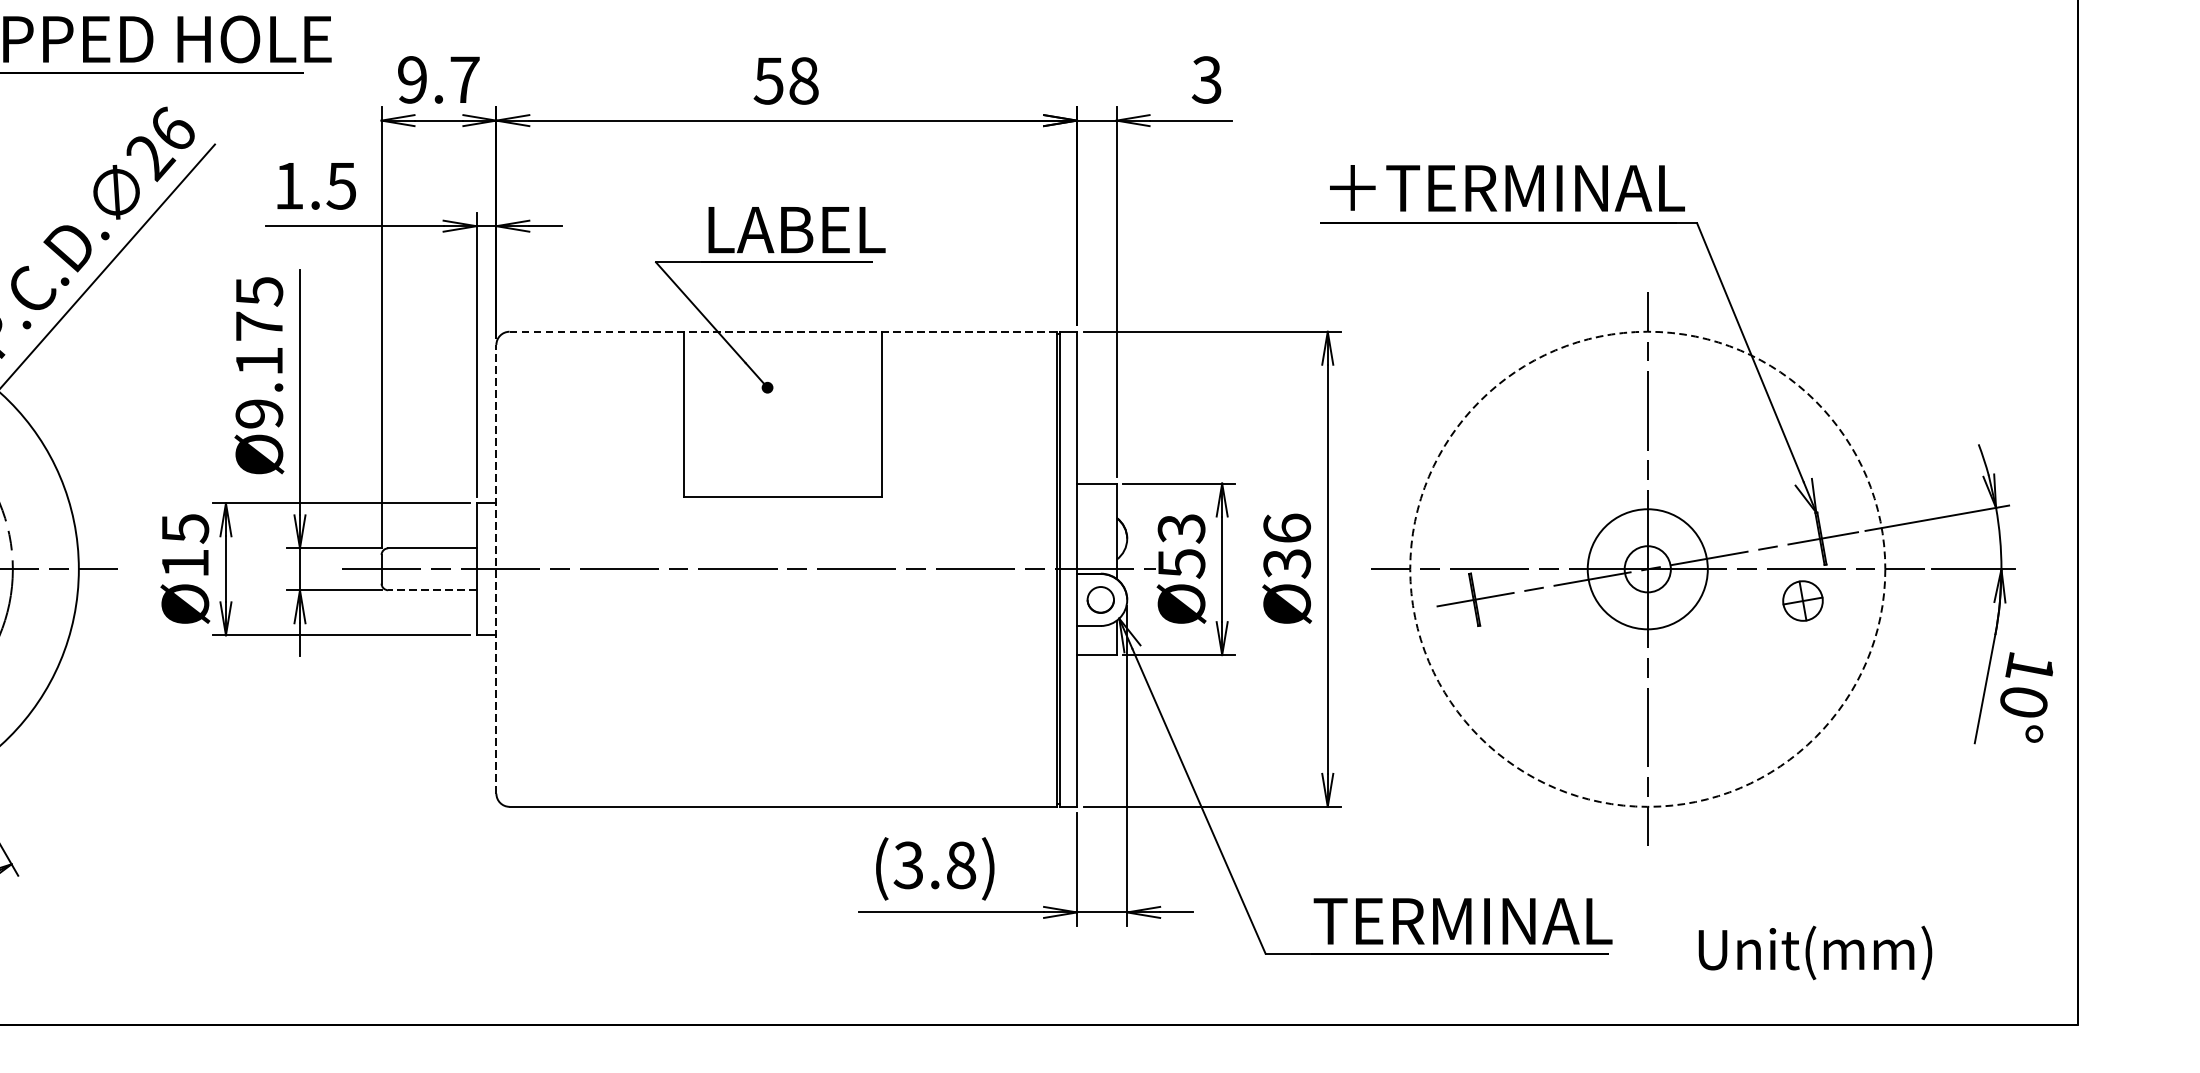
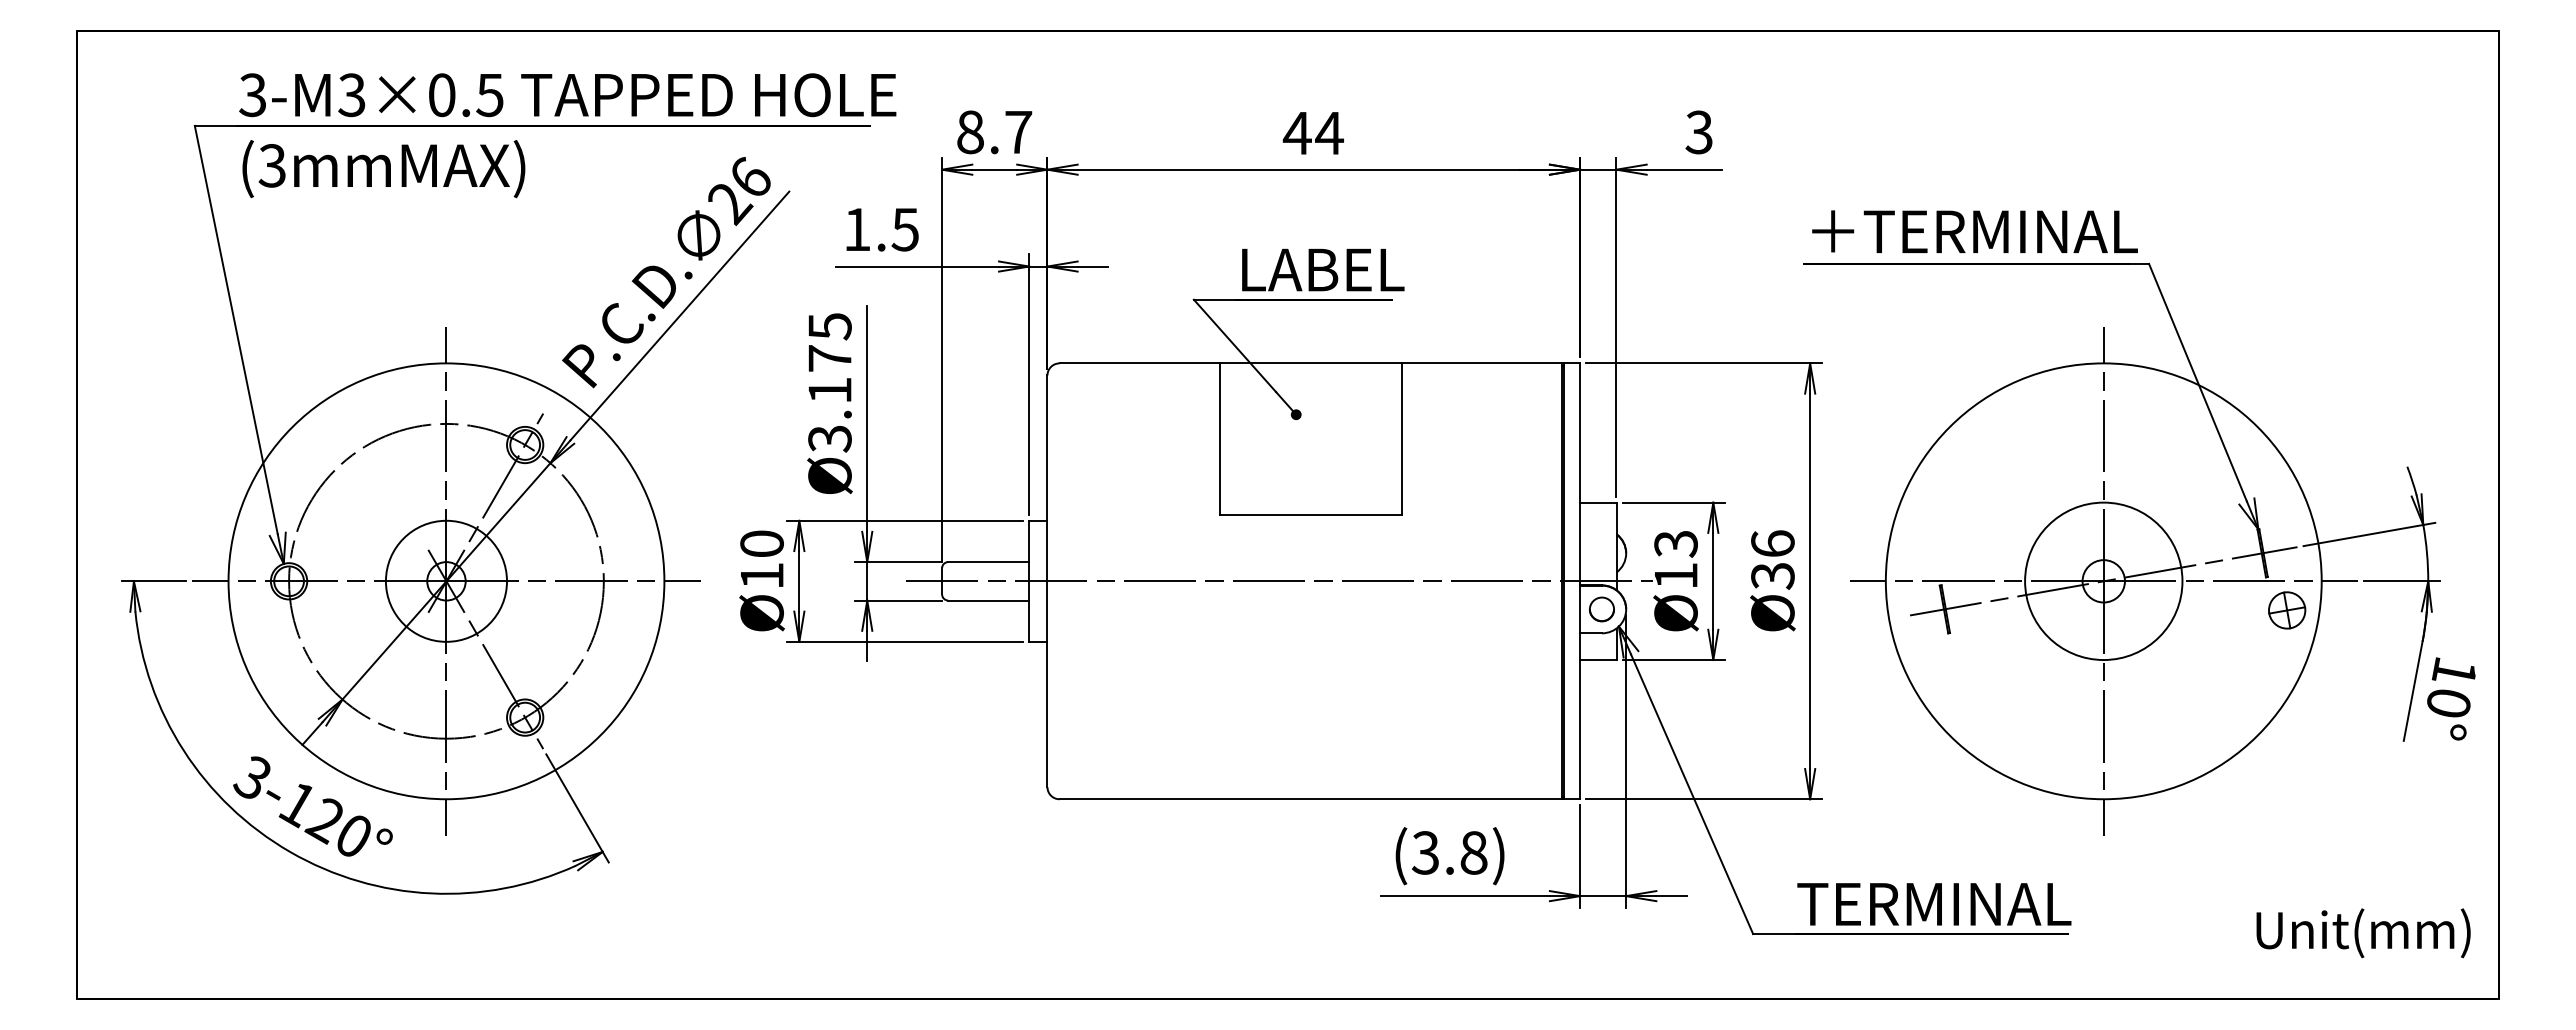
text: (412, 80) -> (970, 132), 9.7 -> 8.7
text: (785, 81) -> (1312, 133), 58 -> 44
line: (784, 331) -> (1311, 363), dashed -> solid
text: (258, 413) -> (829, 438), Ø9.175 -> Ø3.175
text: (184, 529) -> (761, 544), Ø15 -> Ø10
text: (1182, 564) -> (1676, 576), Ø53 -> Ø13
line: (496, 569) -> (1047, 581), dashed -> solid
circle: (1647, 569) -> (2103, 581), dashed -> solid
circle: (1647, 569) -> (2103, 581), size x1.43
line: (432, 590) -> (988, 600), dashed -> solid
part: (1803, 601) -> (2287, 610), moved
text: (1815, 953) -> (2363, 933), moved

